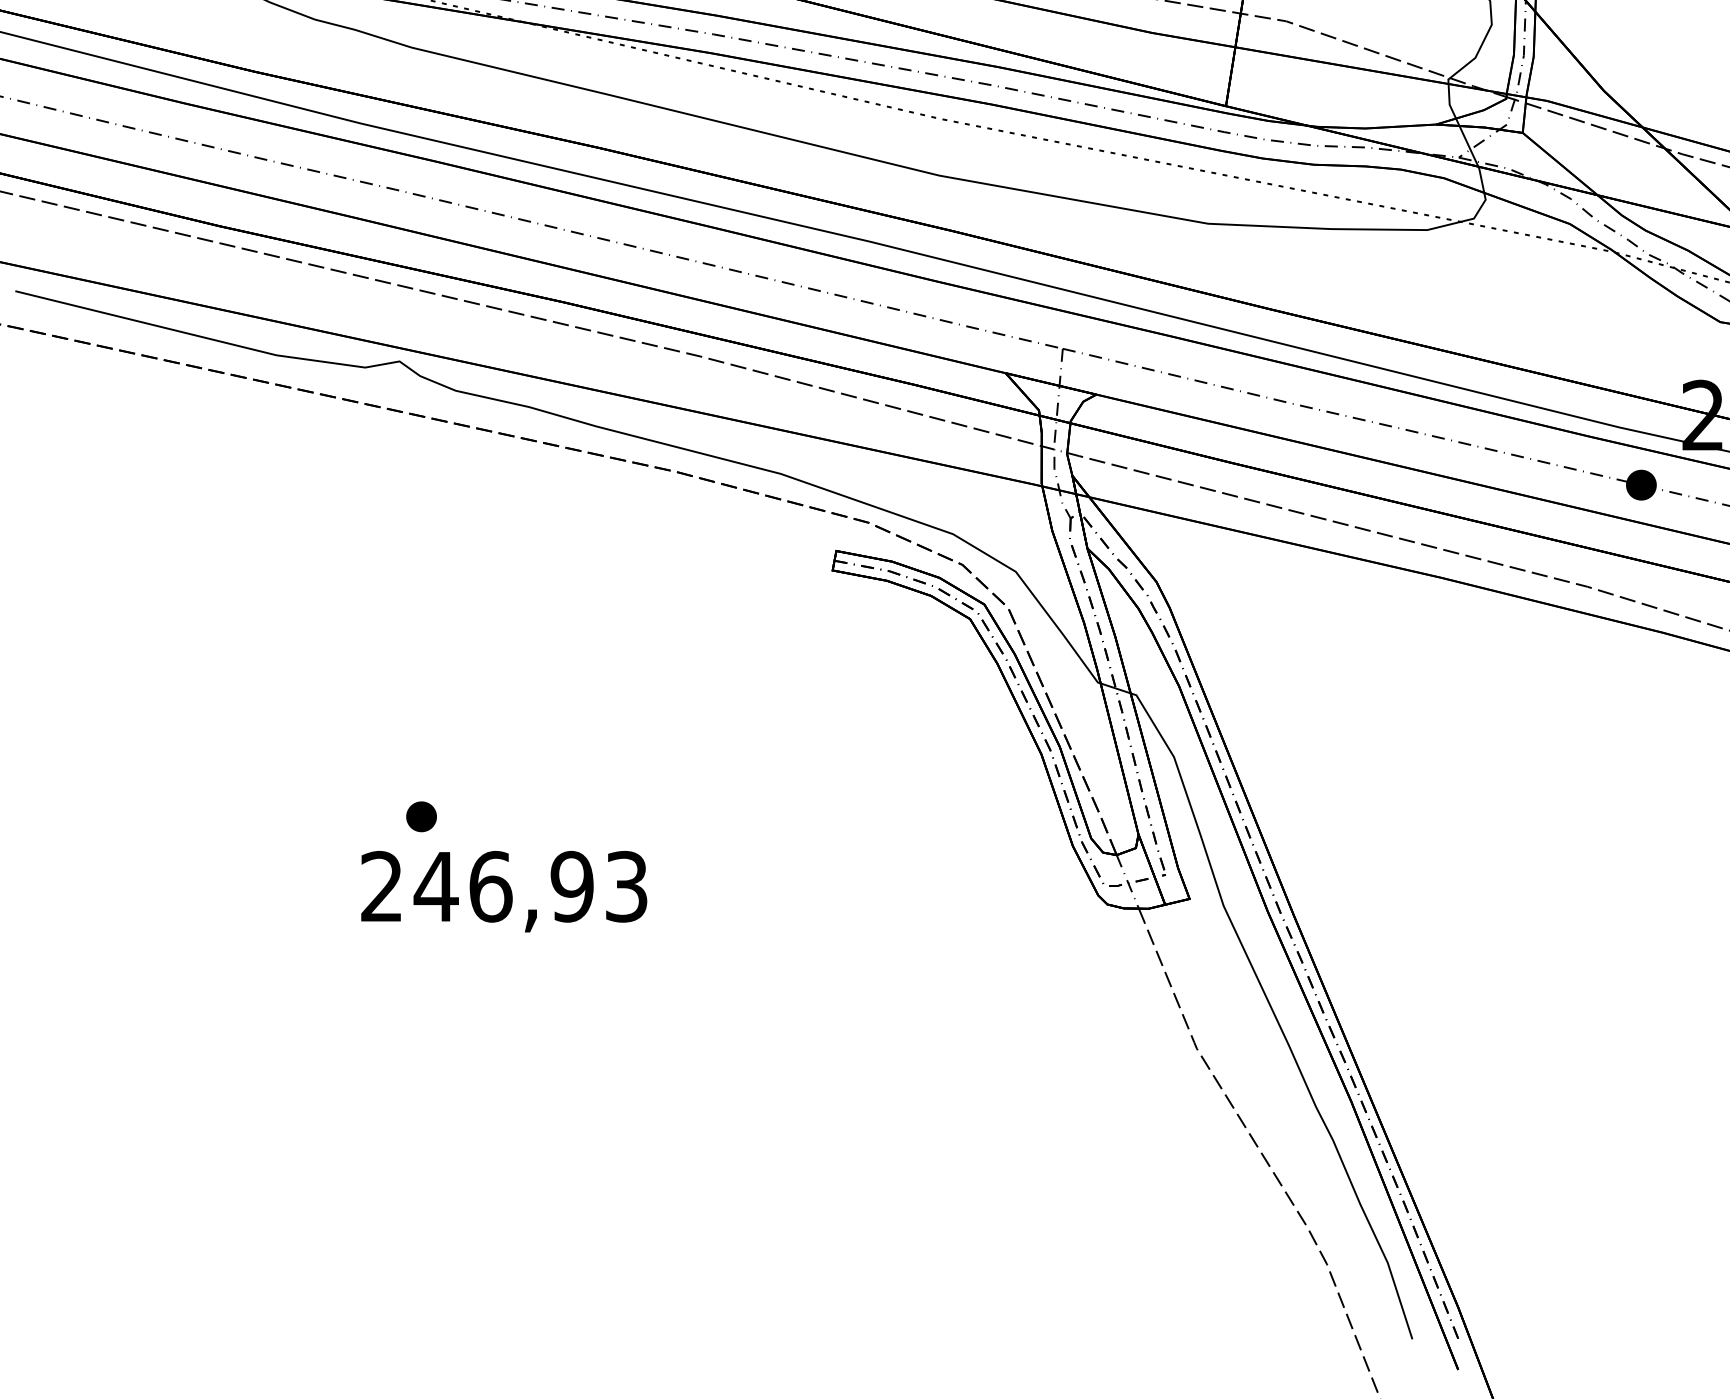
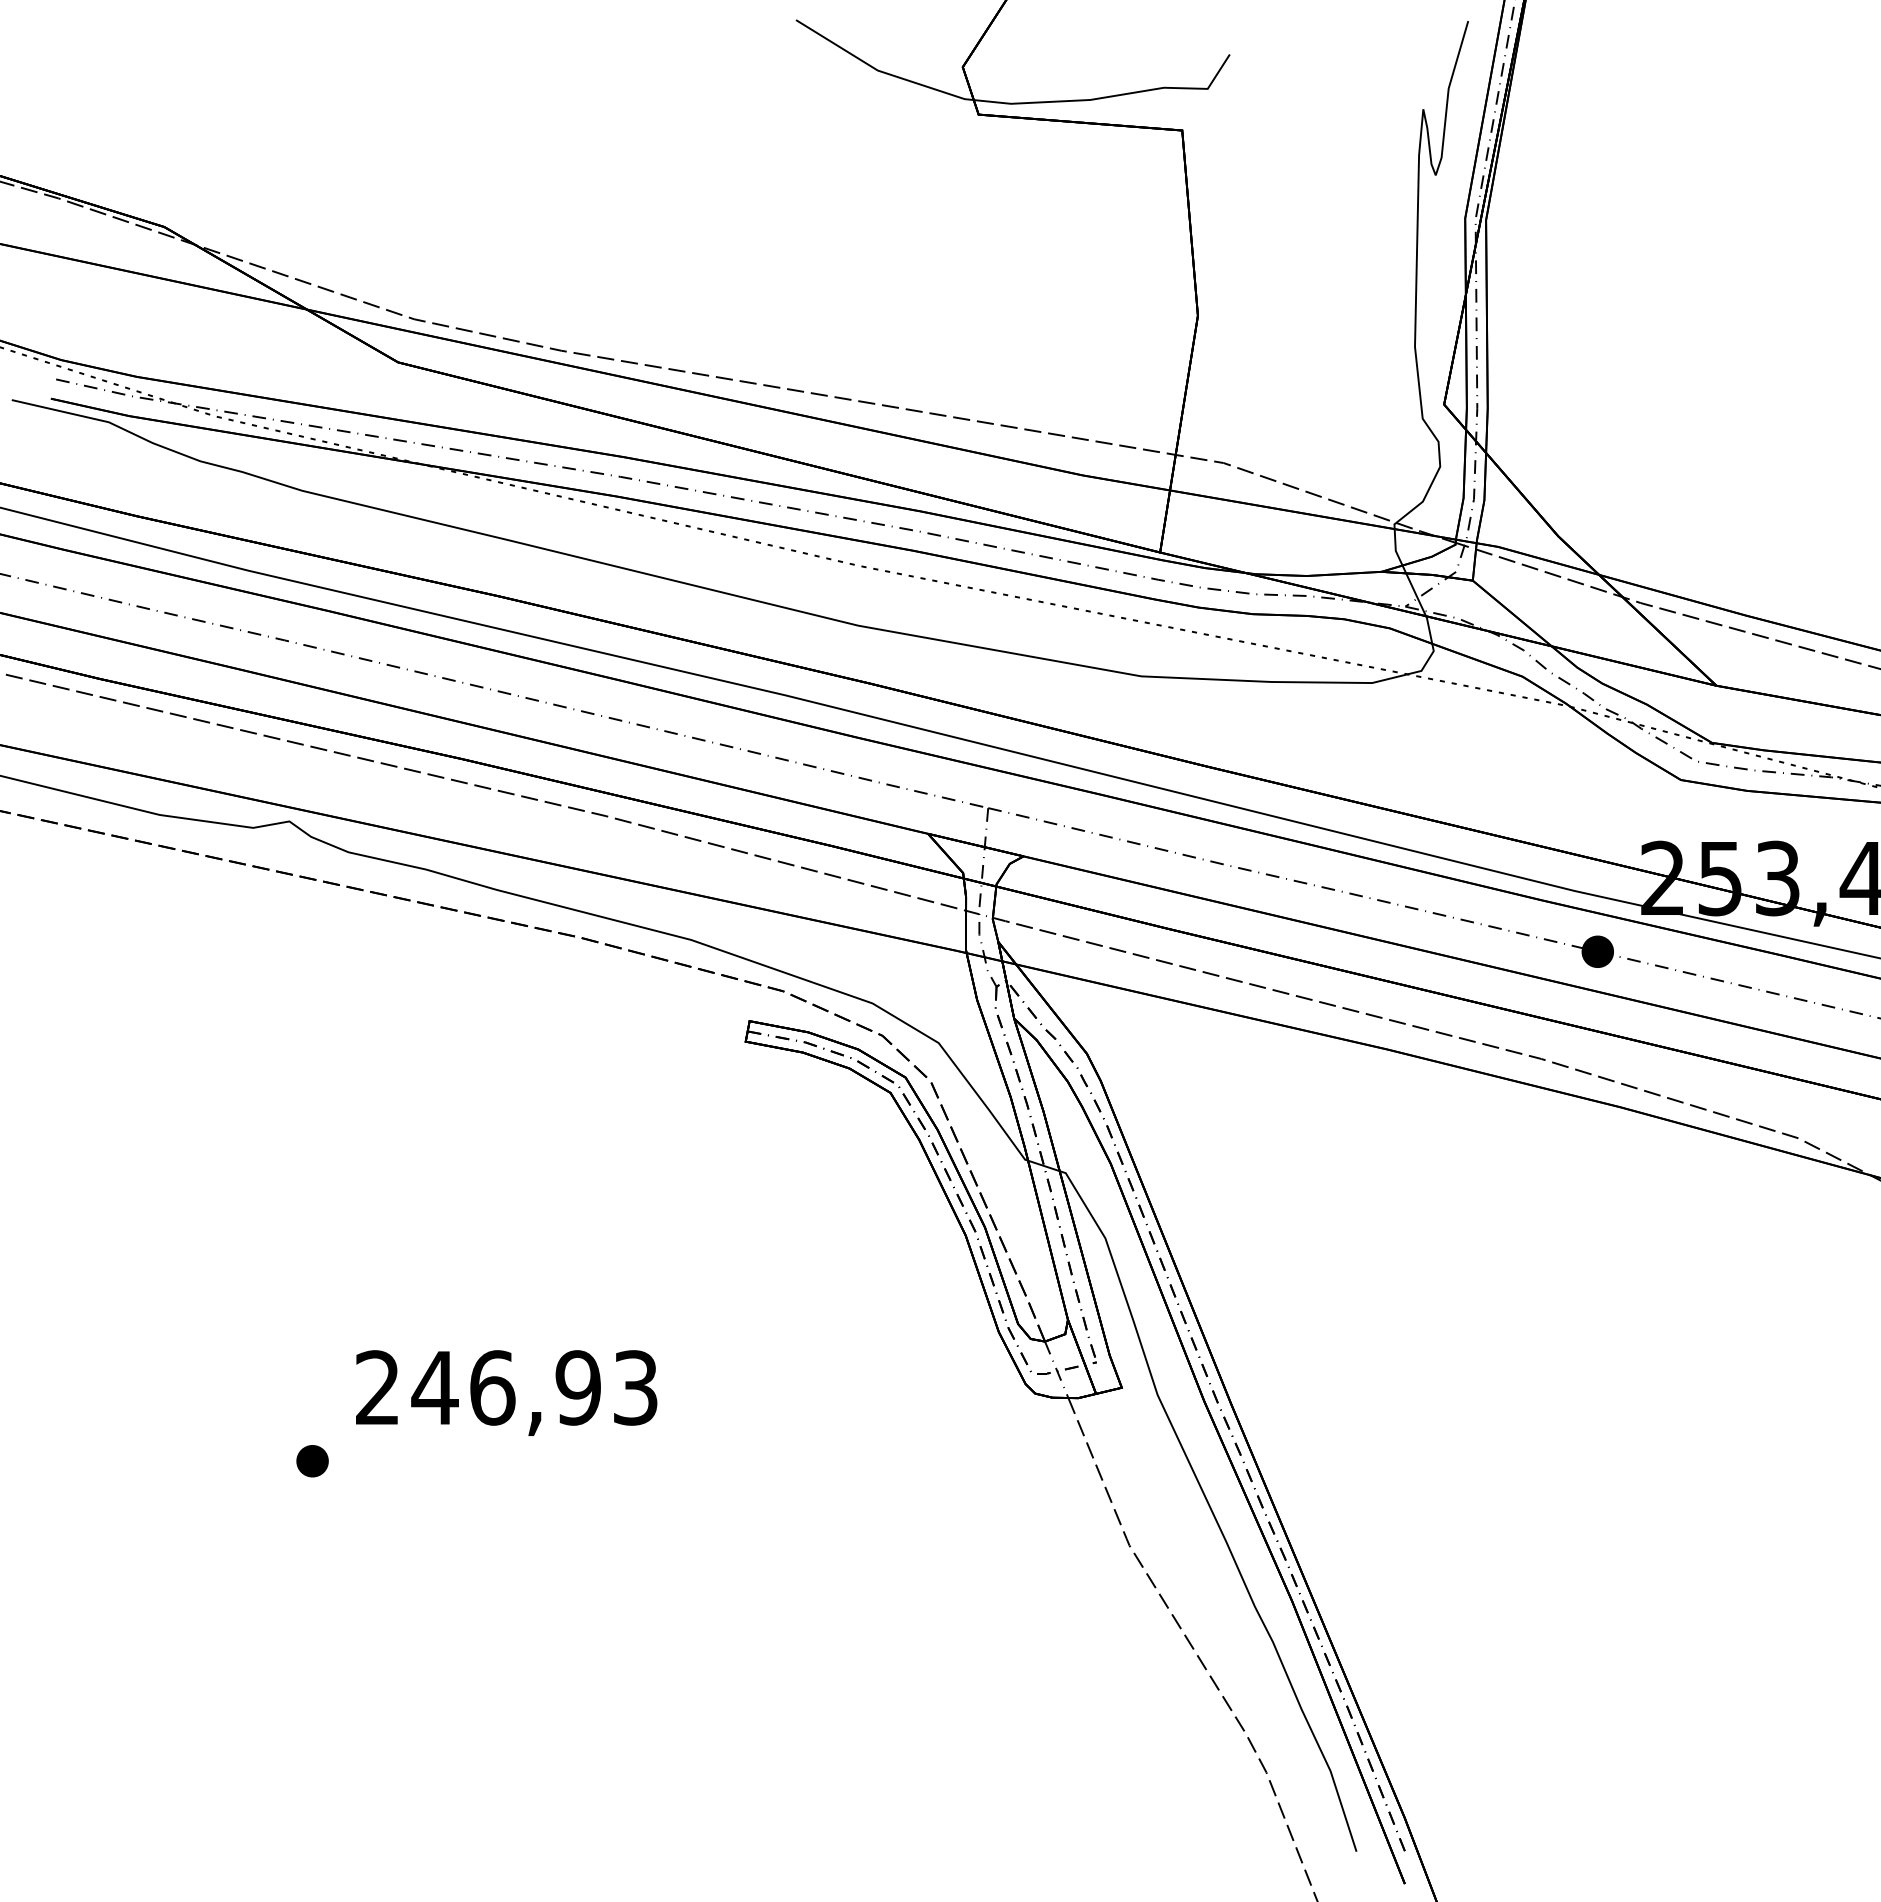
part: (421, 817) -> (312, 1461), moved
text: (504, 891) -> (506, 1392), moved

